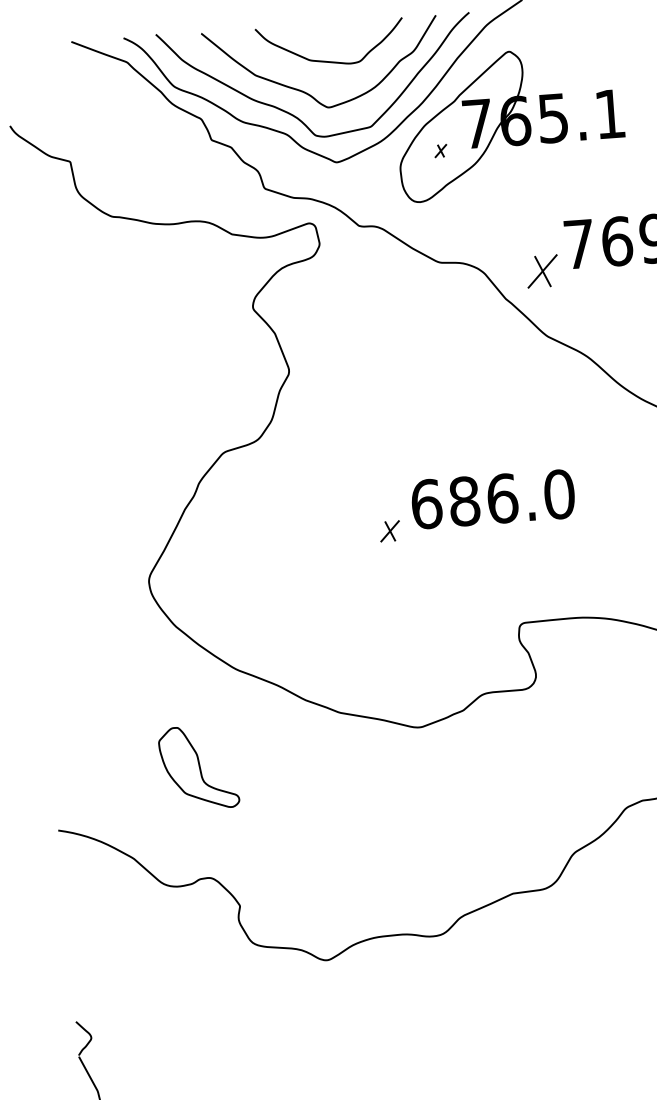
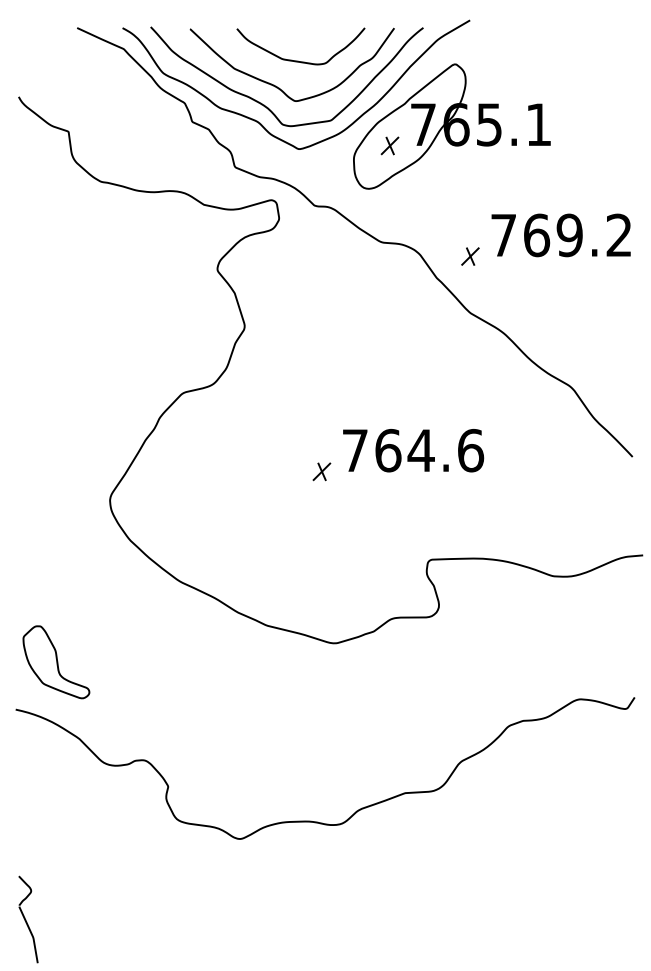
part: (440, 150) -> (389, 145), size x1.67
part: (542, 271) -> (470, 256), size x0.62
text: (493, 499) -> (413, 450), 686.0 -> 764.6
part: (199, 768) -> (56, 662), moved

